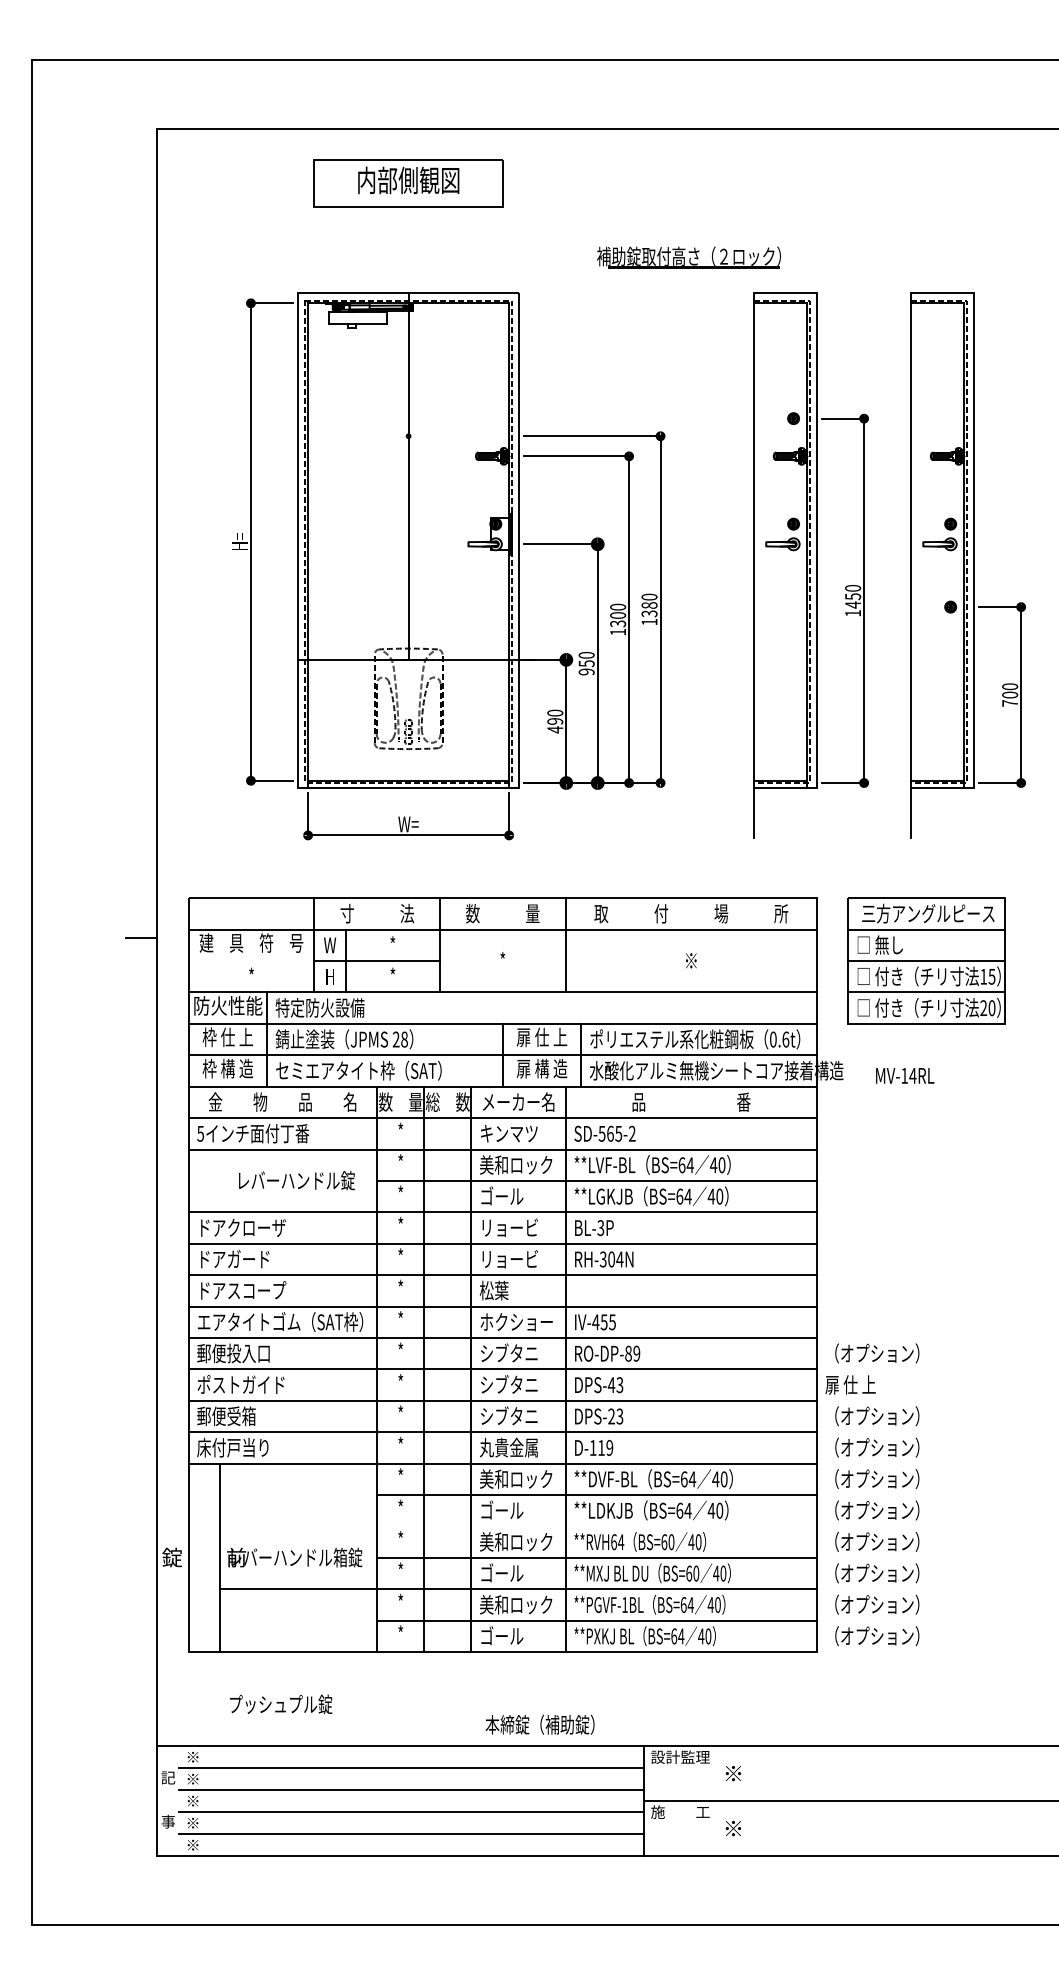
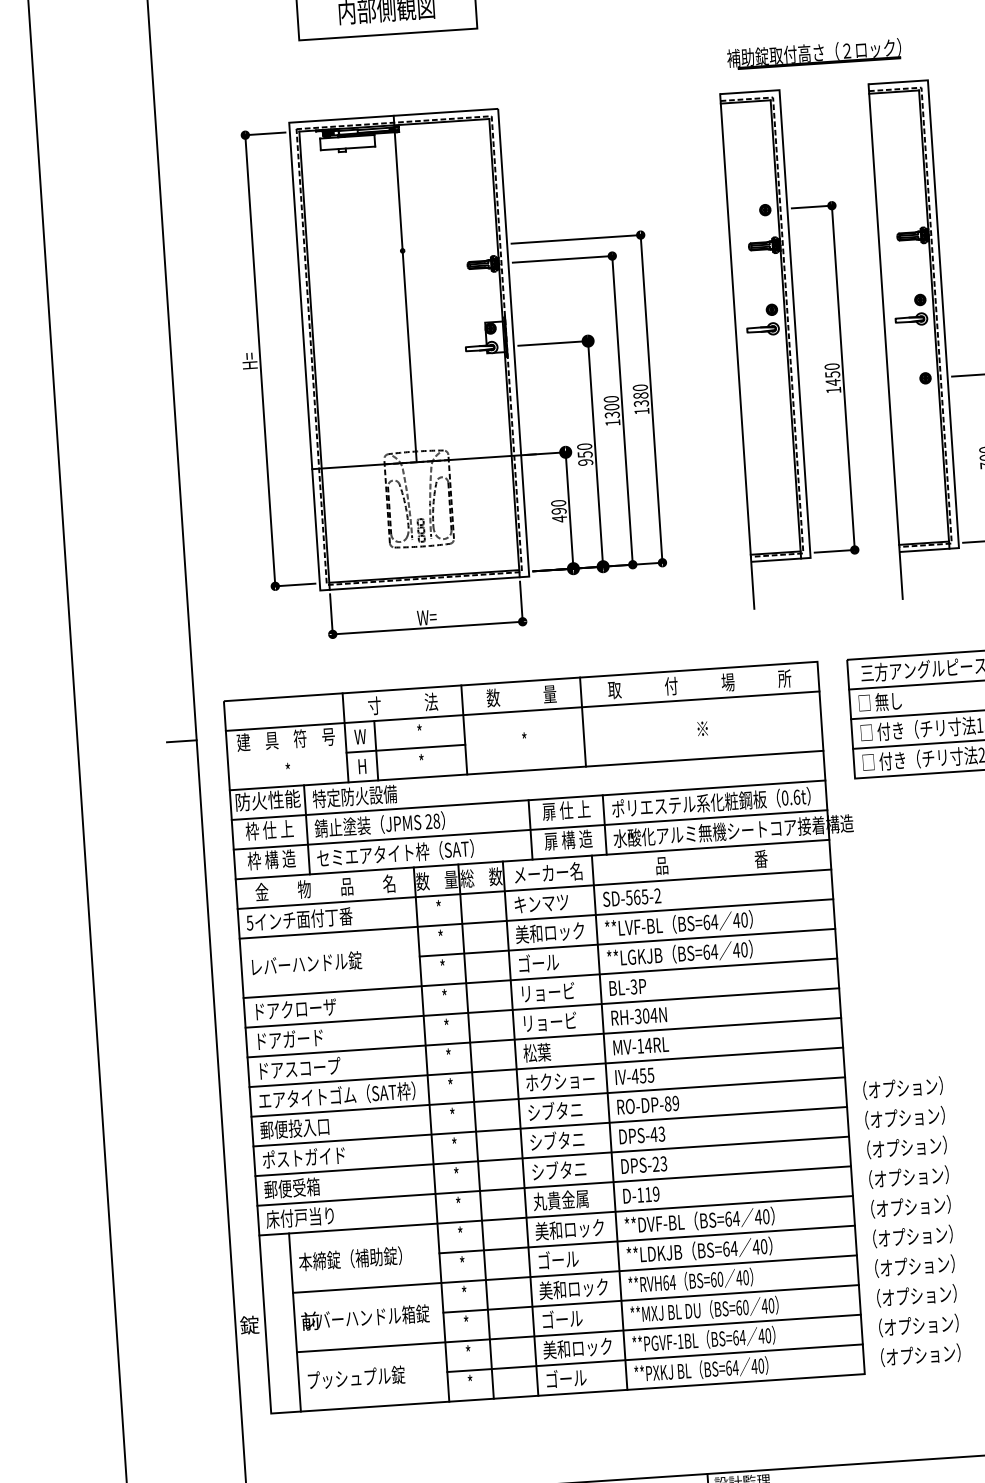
part: (688, 257) -> (813, 53), moved
text: (905, 1075) -> (641, 1045), moved
text: (296, 1180) -> (306, 963), moved
text: (872, 1384) -> (900, 1117), 扉 仕 上 -> （オプション）
line: (518, 1526) -> (574, 1274), added
text: (281, 1704) -> (356, 1377), moved
text: (539, 1724) -> (349, 1258), moved

